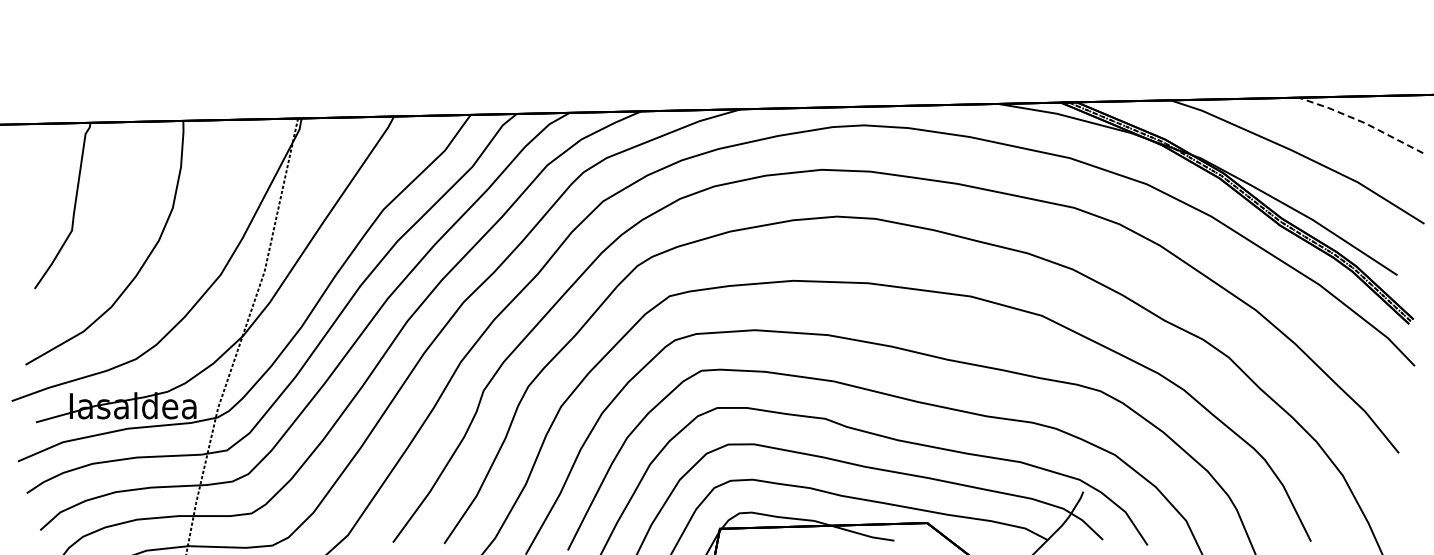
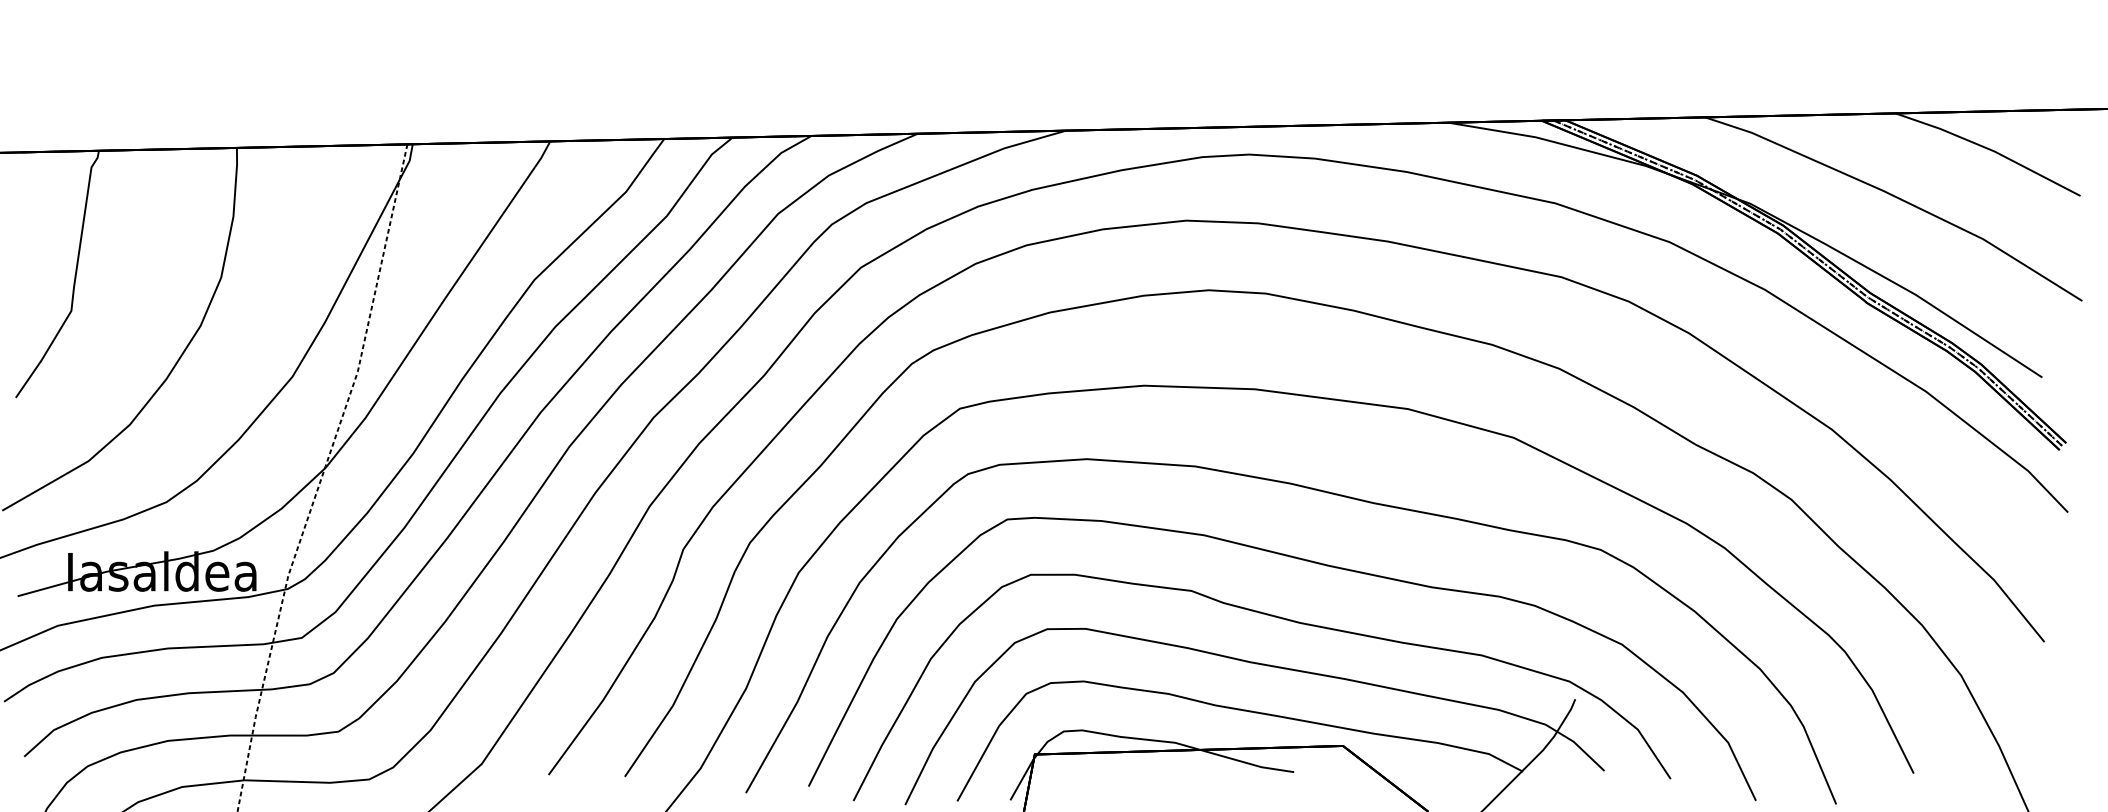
line: (1362, 122) -> (1990, 150), dashed -> solid

